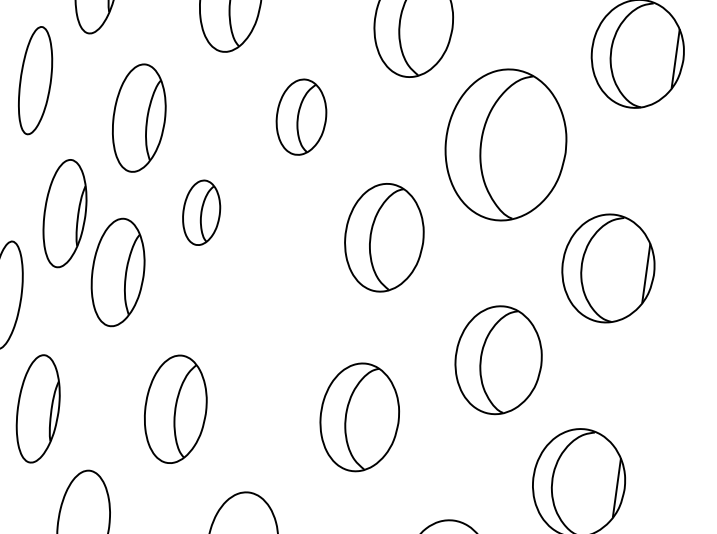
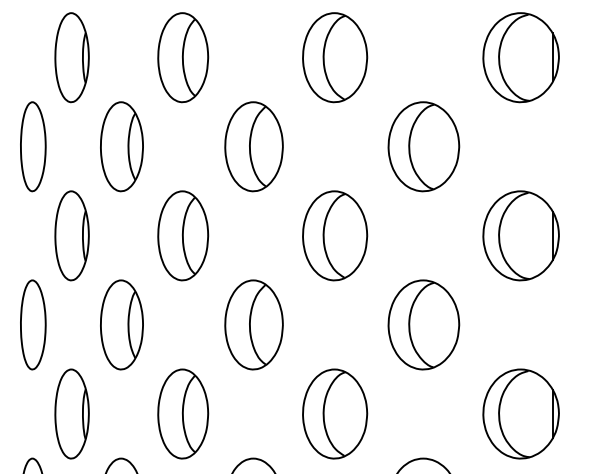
part: (300, 116) -> (253, 146), size x1.43
part: (138, 117) -> (121, 146), moved
part: (505, 144) -> (423, 146), size x0.71
part: (201, 212) -> (183, 235), size x1.67
part: (64, 213) -> (71, 235), moved
part: (117, 272) -> (121, 324), moved
part: (271, 331) -> (253, 324), added
part: (498, 359) -> (423, 324), moved
part: (176, 408) -> (183, 413), moved
part: (360, 416) -> (335, 413), moved

